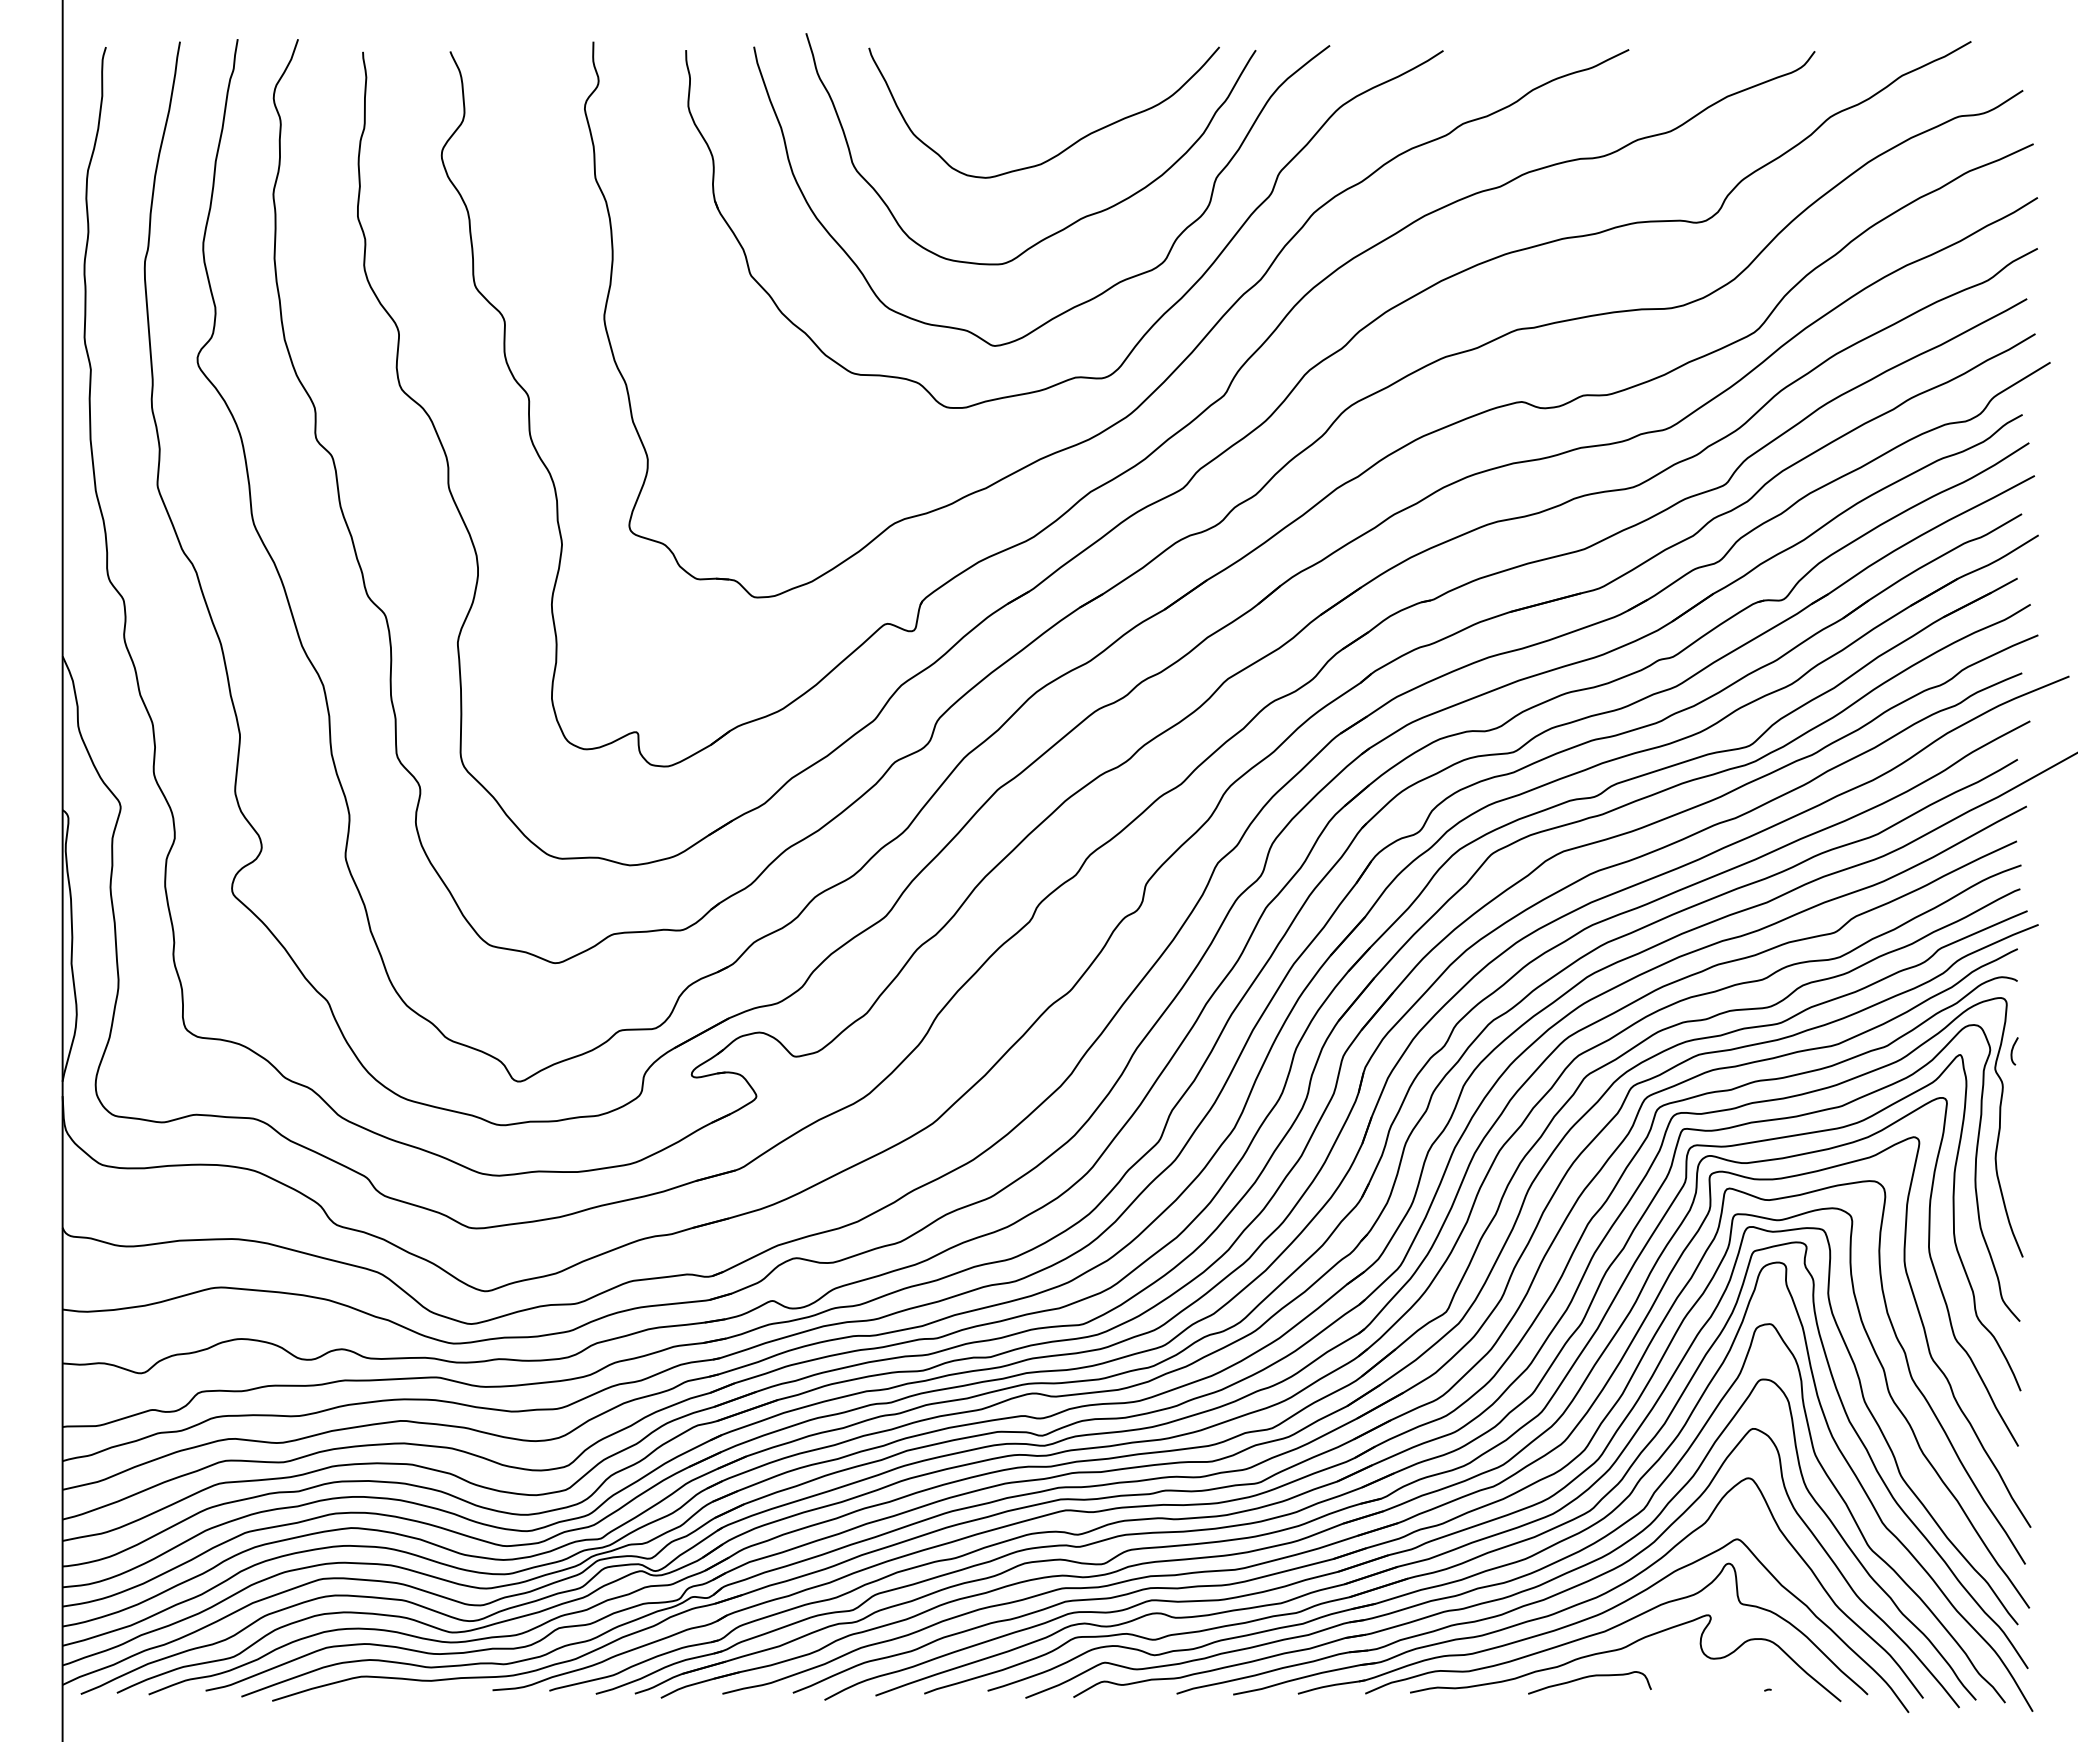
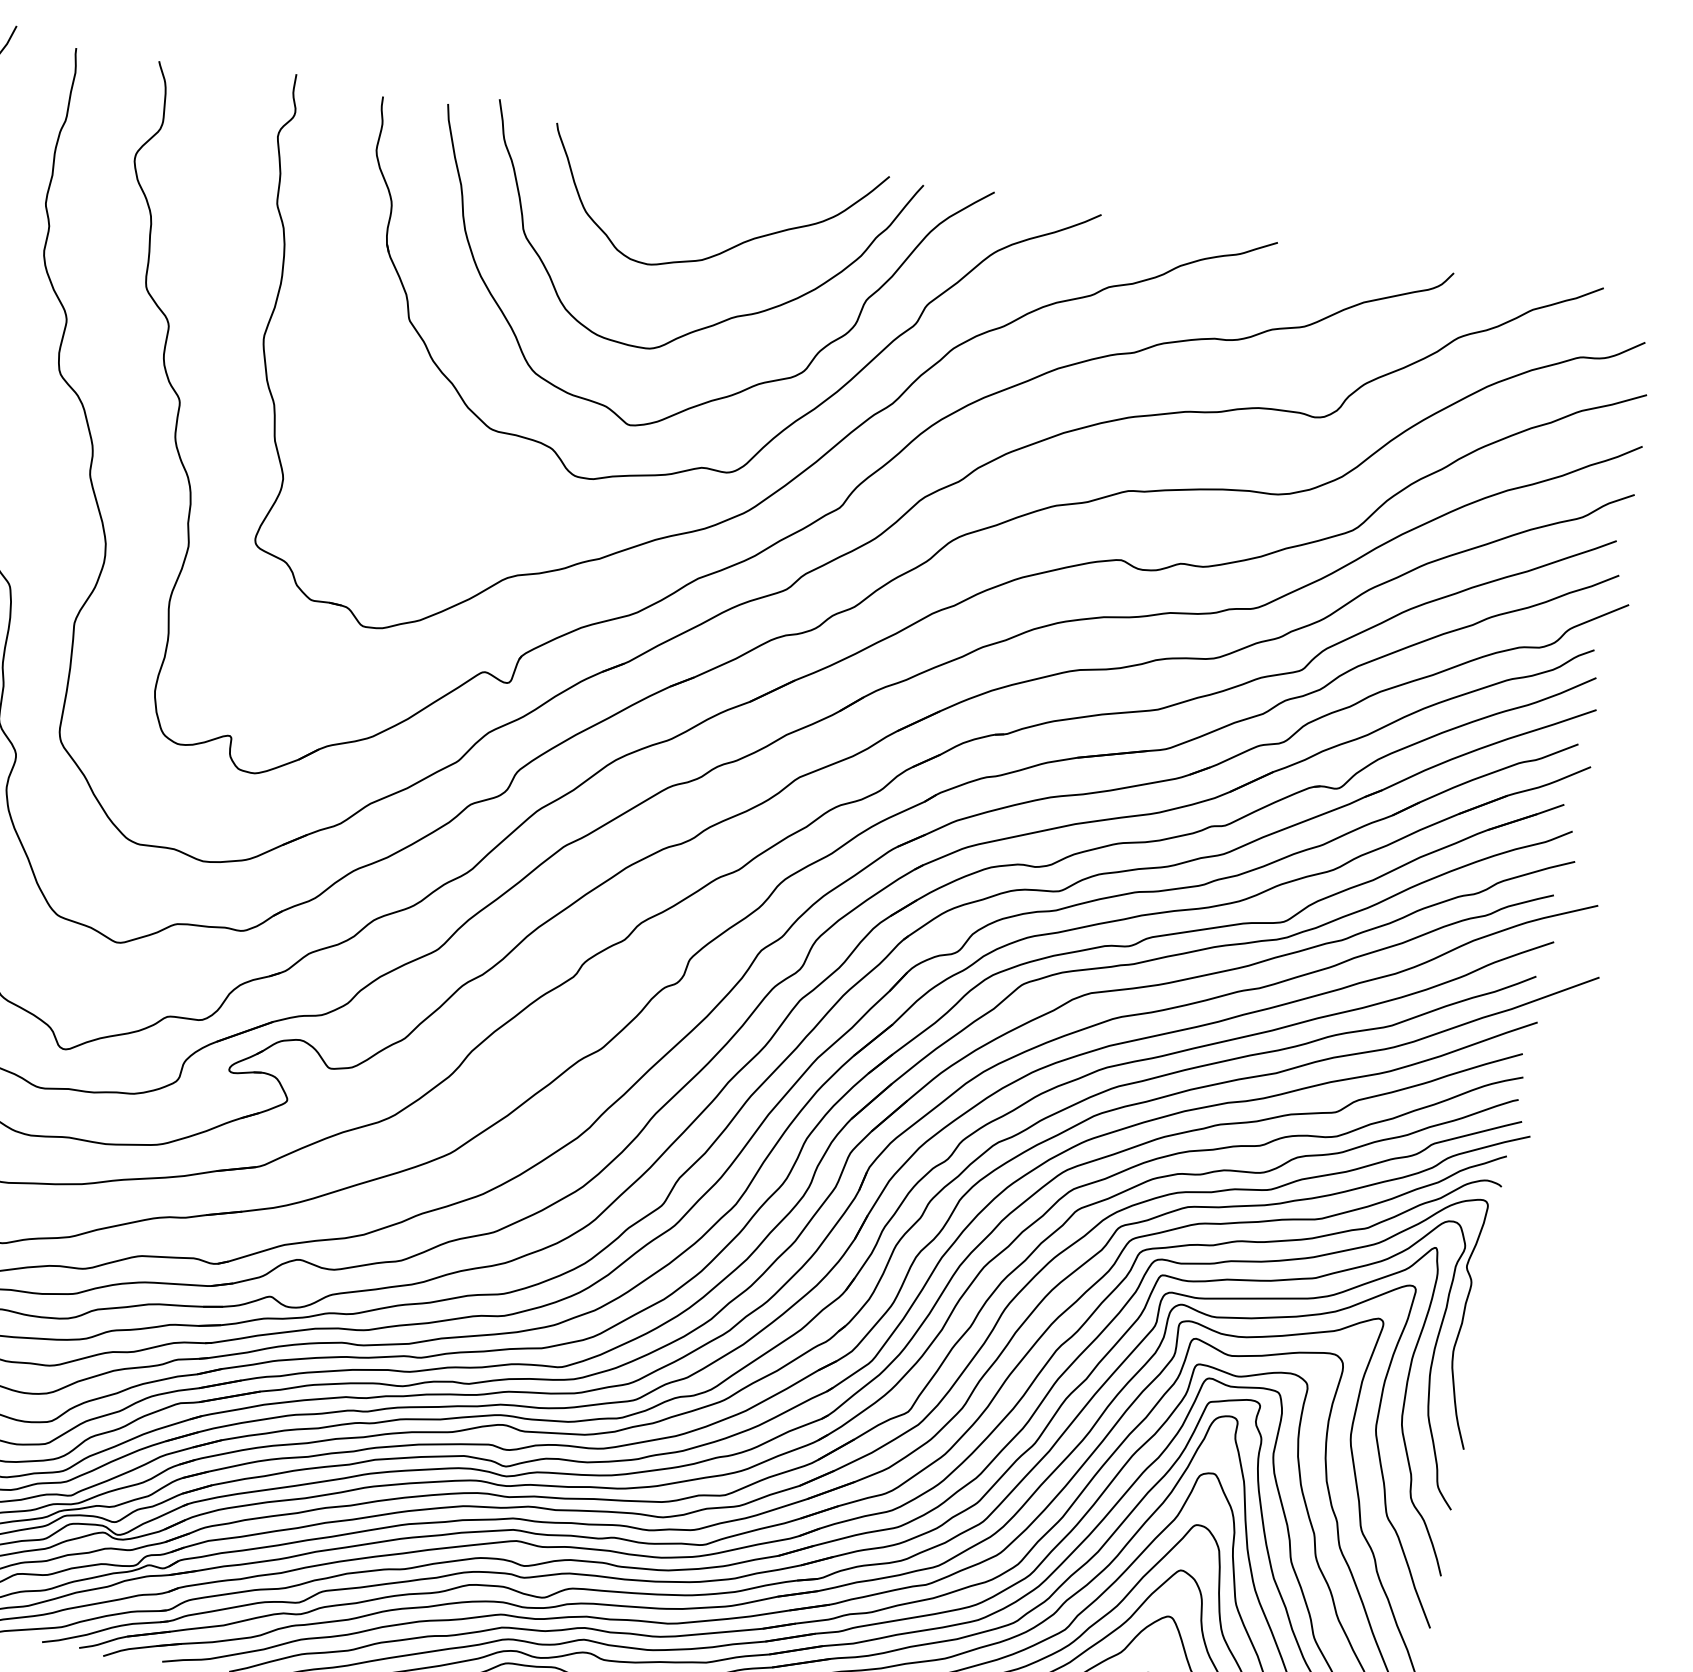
curve: (2012, 1051) -> (1485, 1252), removed

